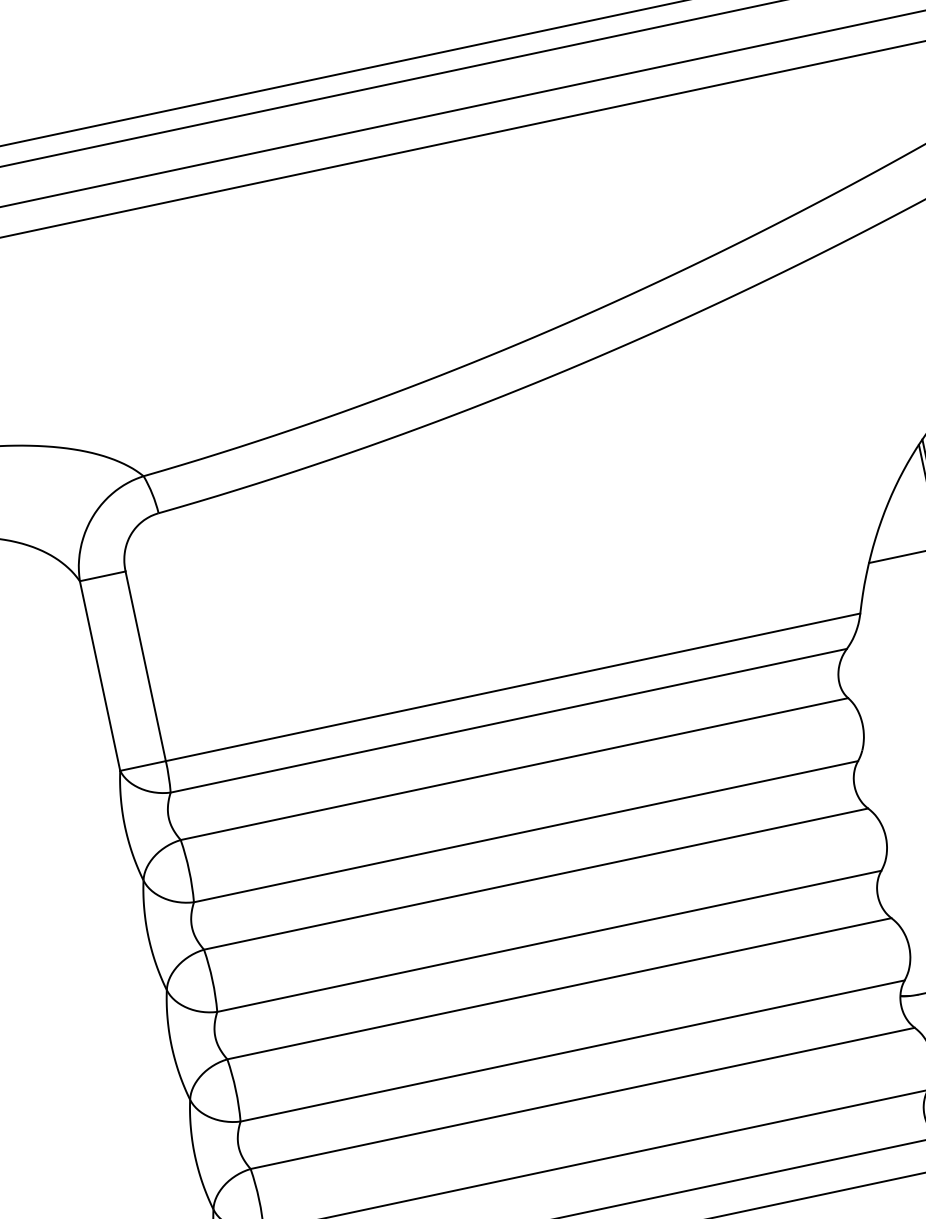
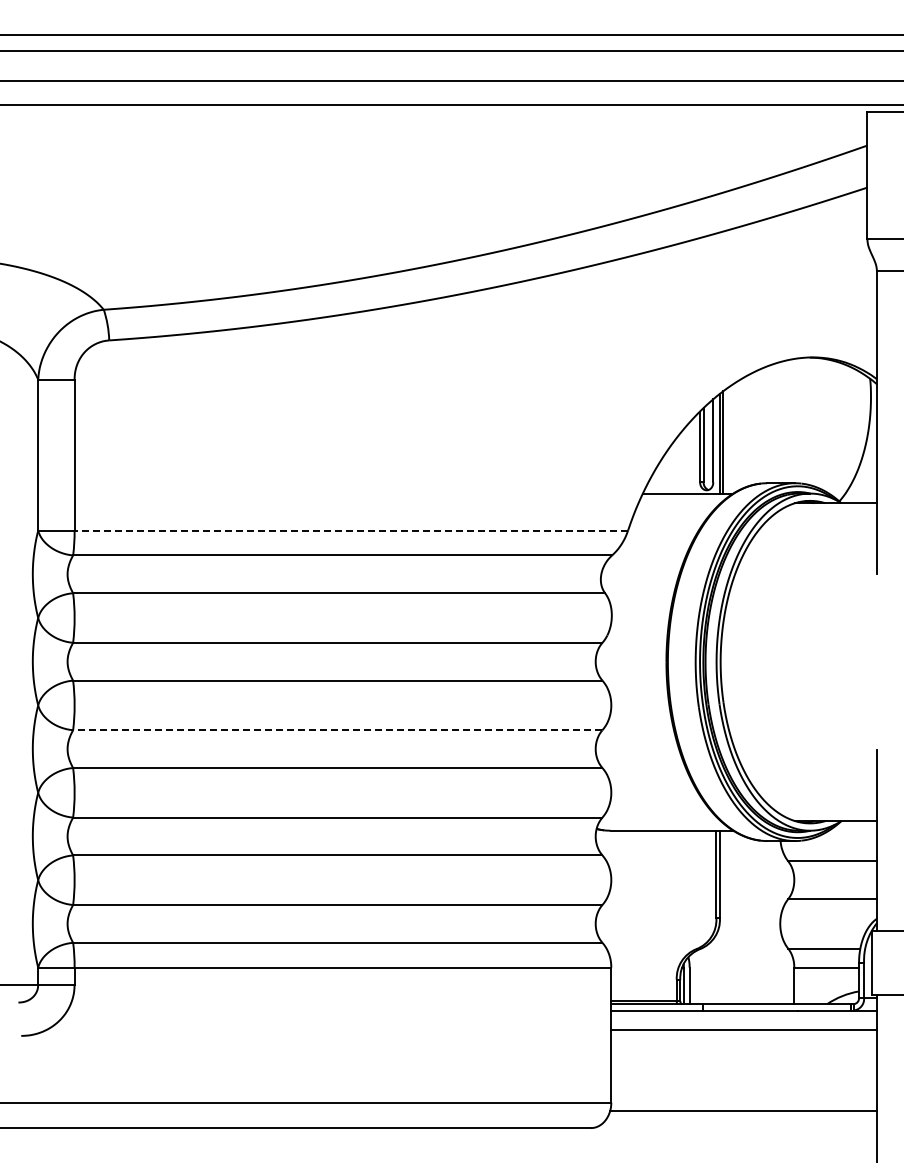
line: (513, 687) -> (351, 530), solid -> dashed
line: (549, 941) -> (337, 730), solid -> dashed

